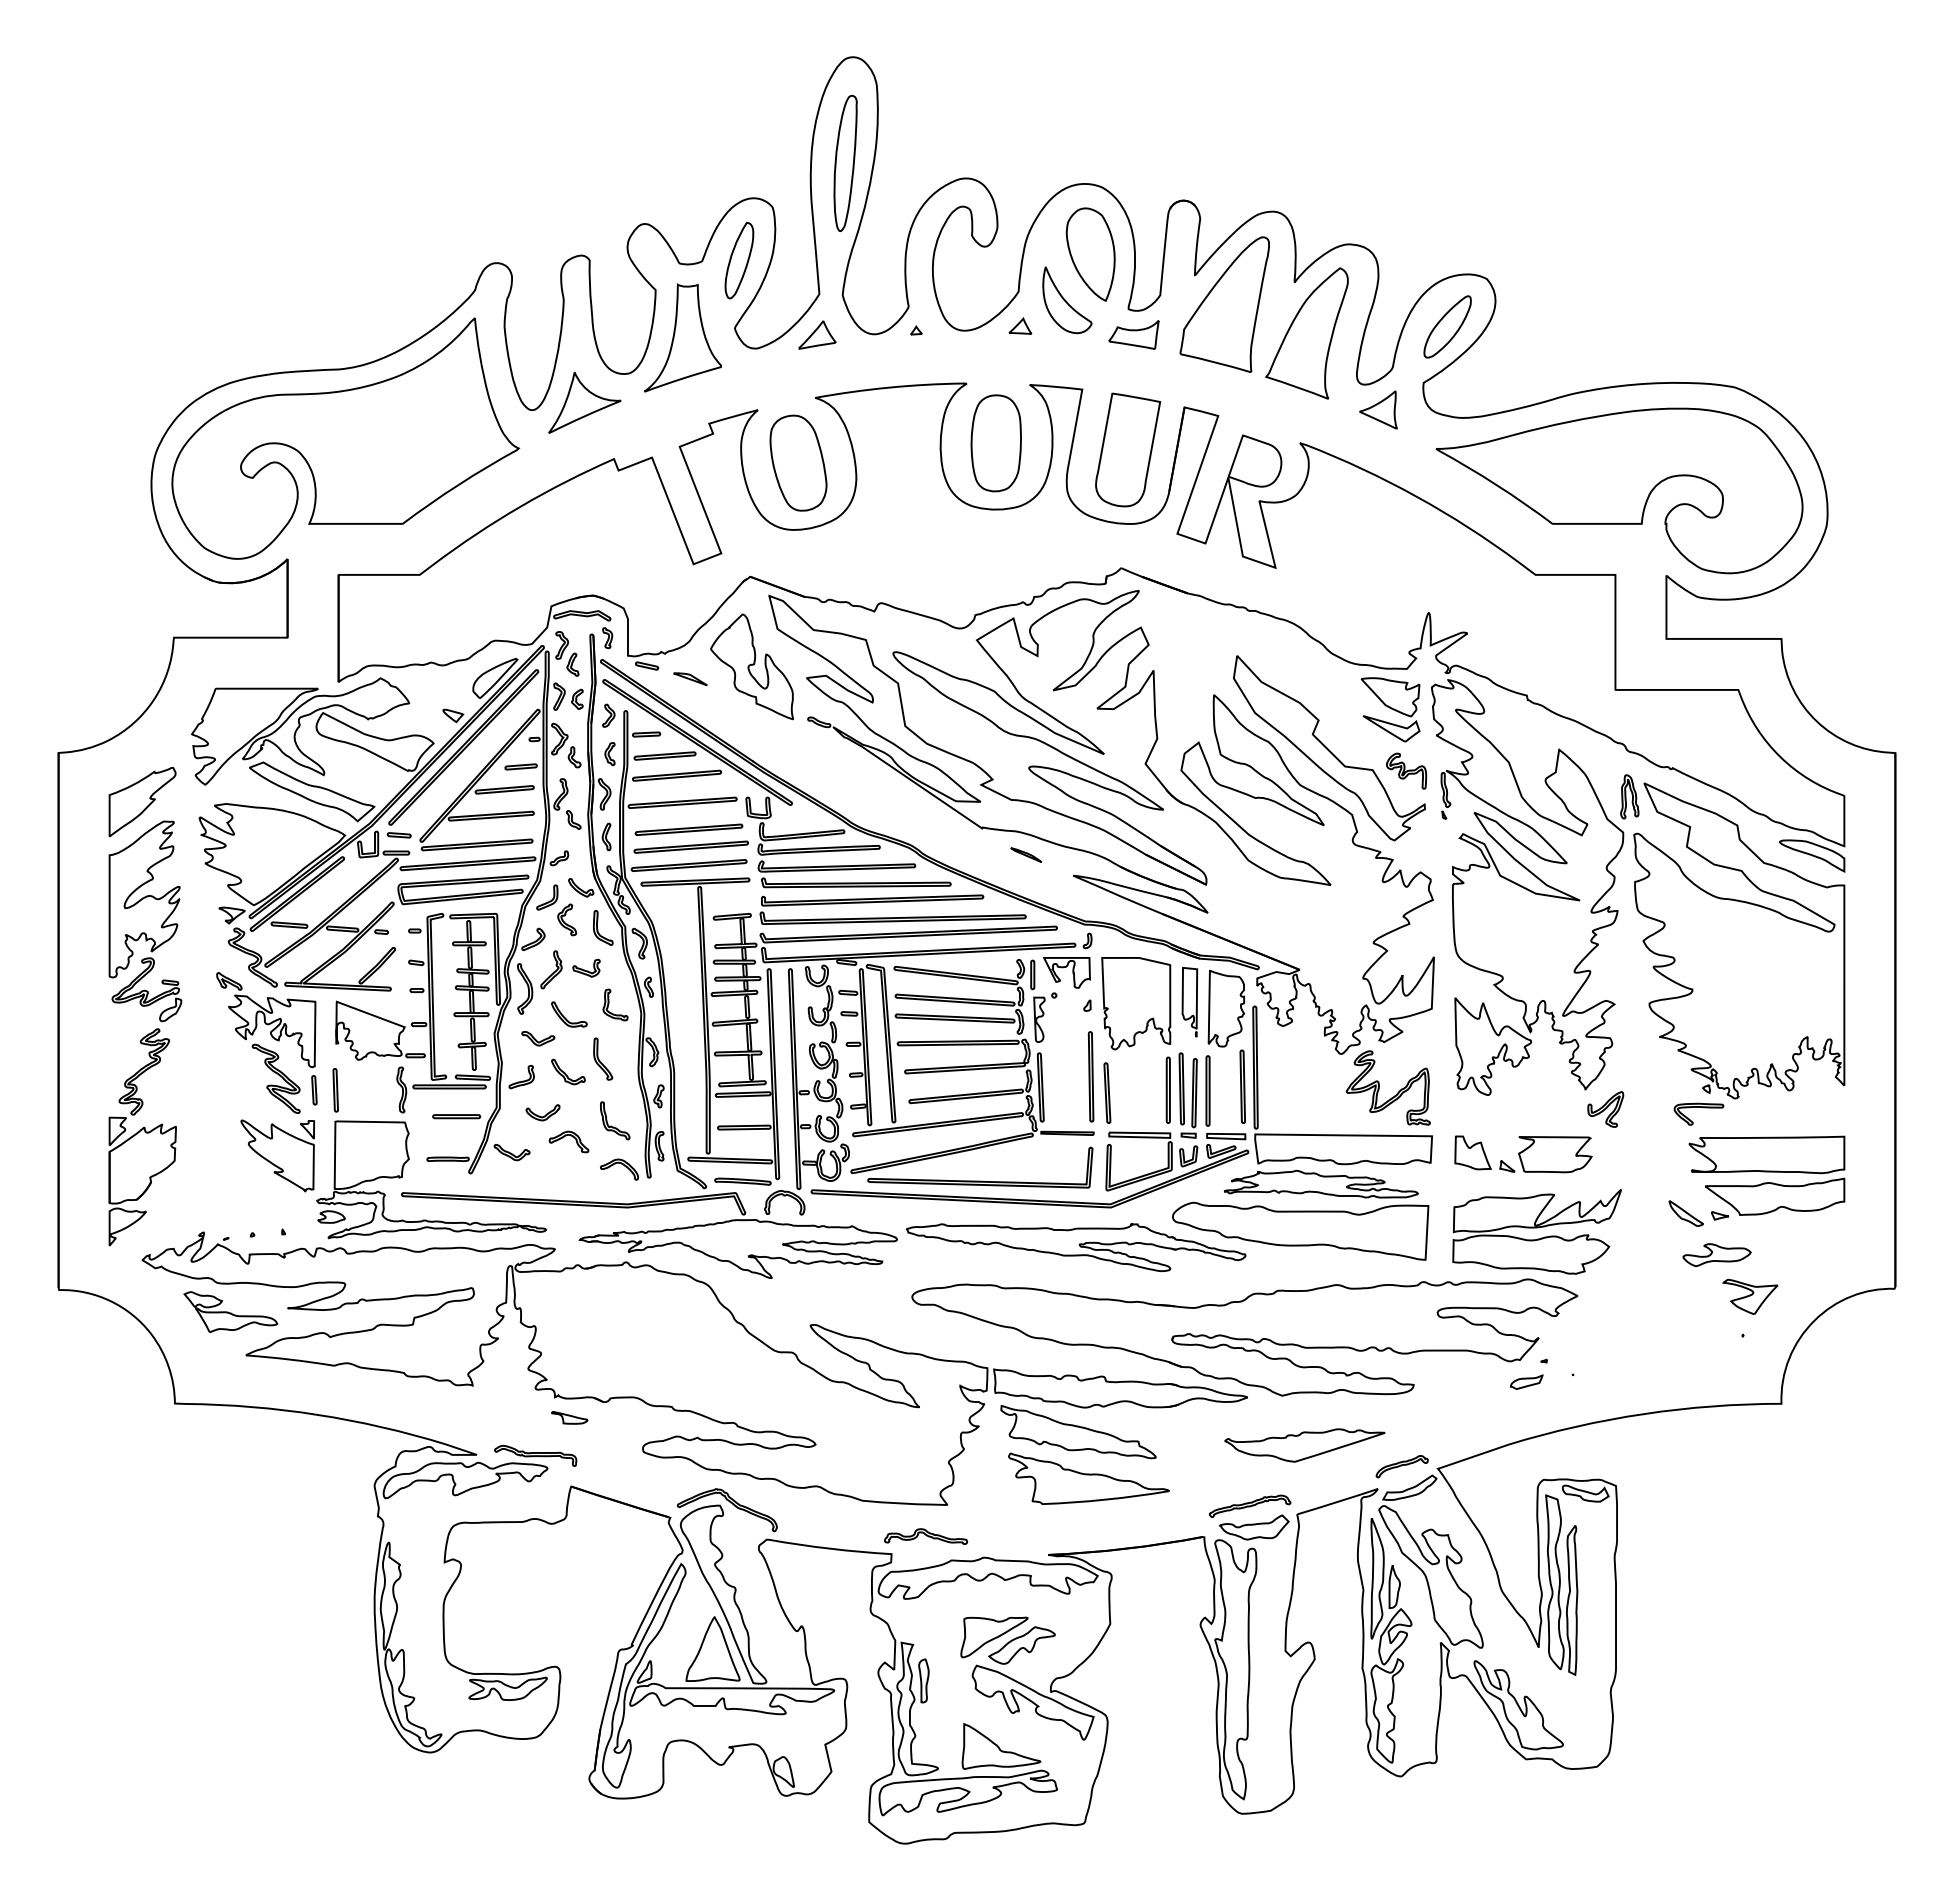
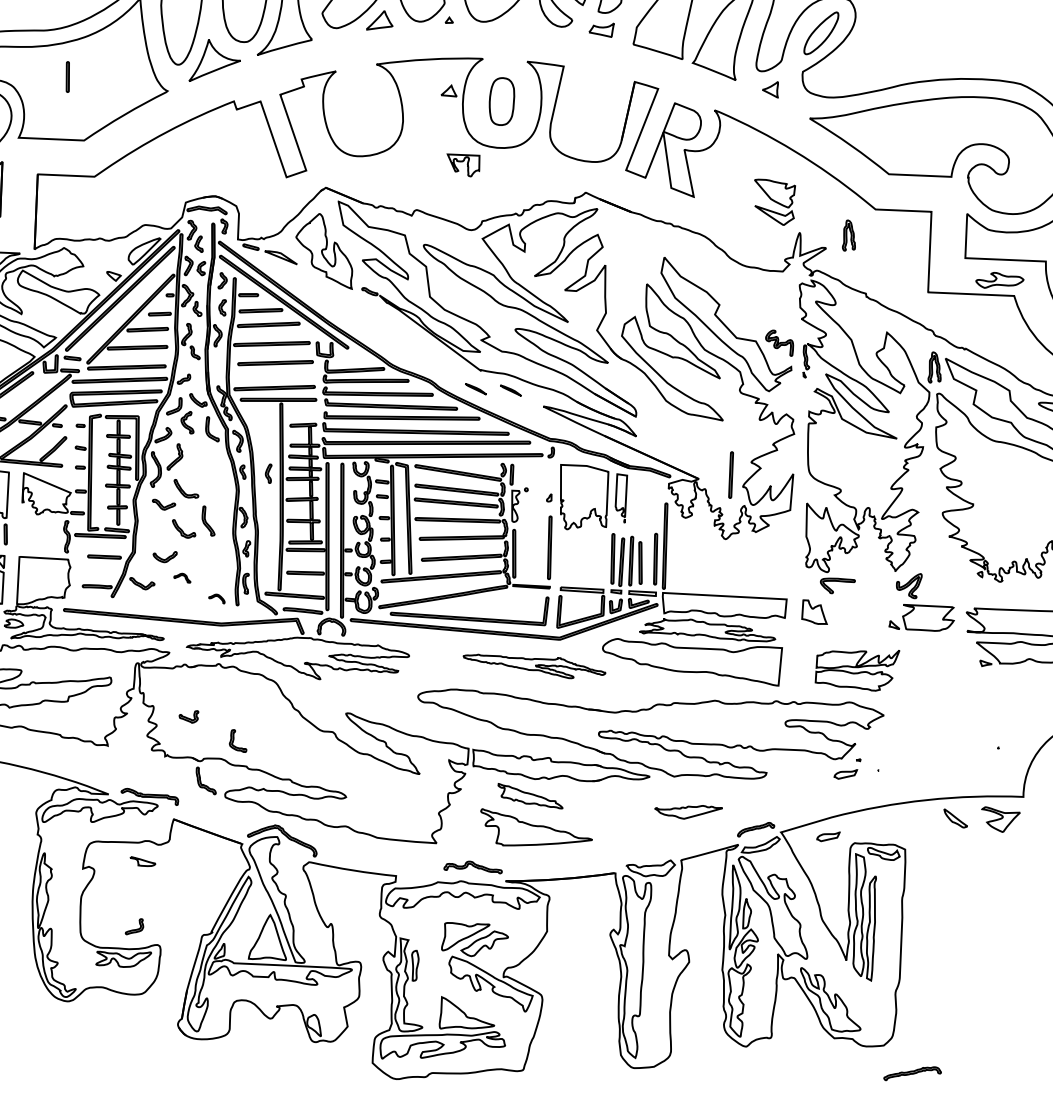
part: (1020, 325) -> (449, 90), moved
part: (1133, 334) -> (601, 29), size x0.7
part: (1378, 409) -> (770, 89), size x0.6
part: (995, 443) -> (501, 101), size x0.7
part: (1128, 449) -> (594, 109), removed
part: (798, 462) -> (362, 109), removed
part: (1499, 613) -> (849, 235), added
part: (690, 679) -> (281, 257), size x1.4
part: (1390, 709) -> (774, 202), moved
part: (606, 836) -> (268, 473), moved
part: (690, 846) -> (276, 374), removed
part: (976, 854) -> (476, 388), added
part: (586, 967) -> (188, 716), moved
part: (1066, 972) -> (463, 165), moved
part: (615, 1004) -> (238, 740), moved
part: (1226, 1008) -> (646, 503), removed
part: (521, 1076) -> (134, 926), moved
part: (1379, 1087) -> (751, 563), removed
part: (1167, 1089) -> (730, 474), moved
part: (335, 1090) -> (67, 77), moved
part: (1107, 1092) -> (640, 562), moved
part: (1698, 1113) -> (837, 585), moved
part: (613, 1126) -> (204, 784), moved
part: (568, 1141) -> (182, 577), size x0.6
part: (1545, 1154) -> (921, 617), moved
part: (619, 1169) -> (216, 598), size x0.6
part: (1685, 1213) -> (955, 818), moved
part: (1536, 1231) -> (857, 669), size x0.7
part: (1076, 1247) -> (534, 666), size x0.6
part: (1716, 1254) -> (999, 280), moved
part: (1750, 1296) -> (1000, 819), moved
part: (569, 1417) -> (142, 861), moved
part: (1078, 1432) -> (530, 796), size x0.6
part: (1304, 1445) -> (688, 812), size x0.6
part: (1505, 1471) -> (828, 836), added
part: (1249, 1505) -> (912, 1073), moved
part: (926, 1536) -> (473, 866), moved

